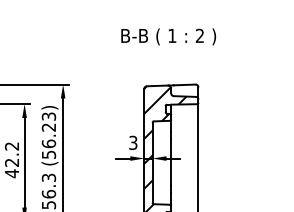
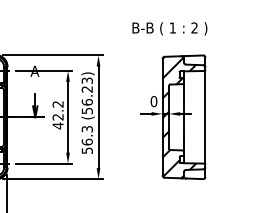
text: (168, 36) -> (169, 28), moved
text: (132, 142) -> (153, 101), 3 -> 0

